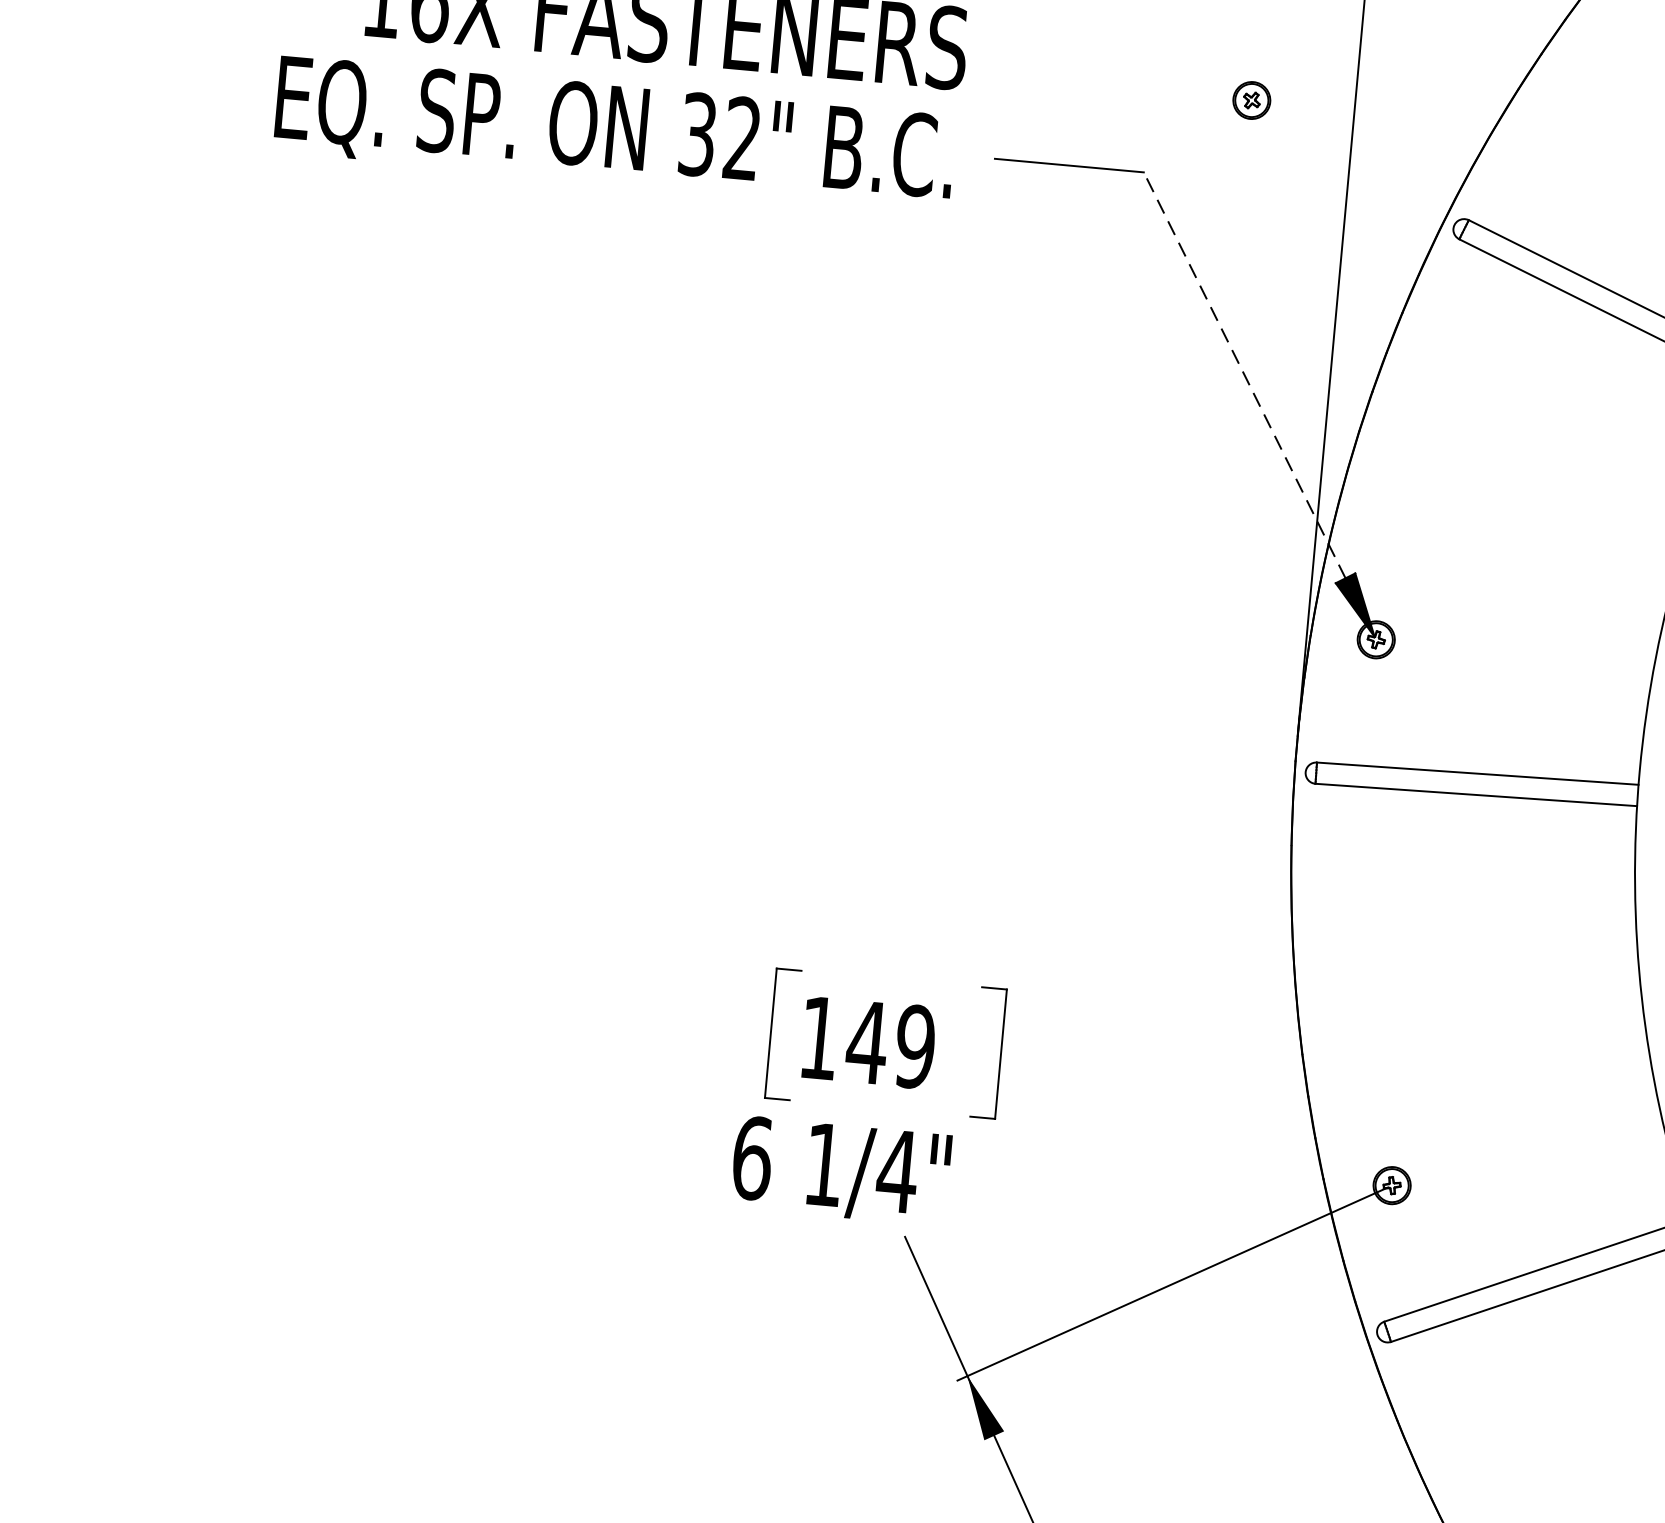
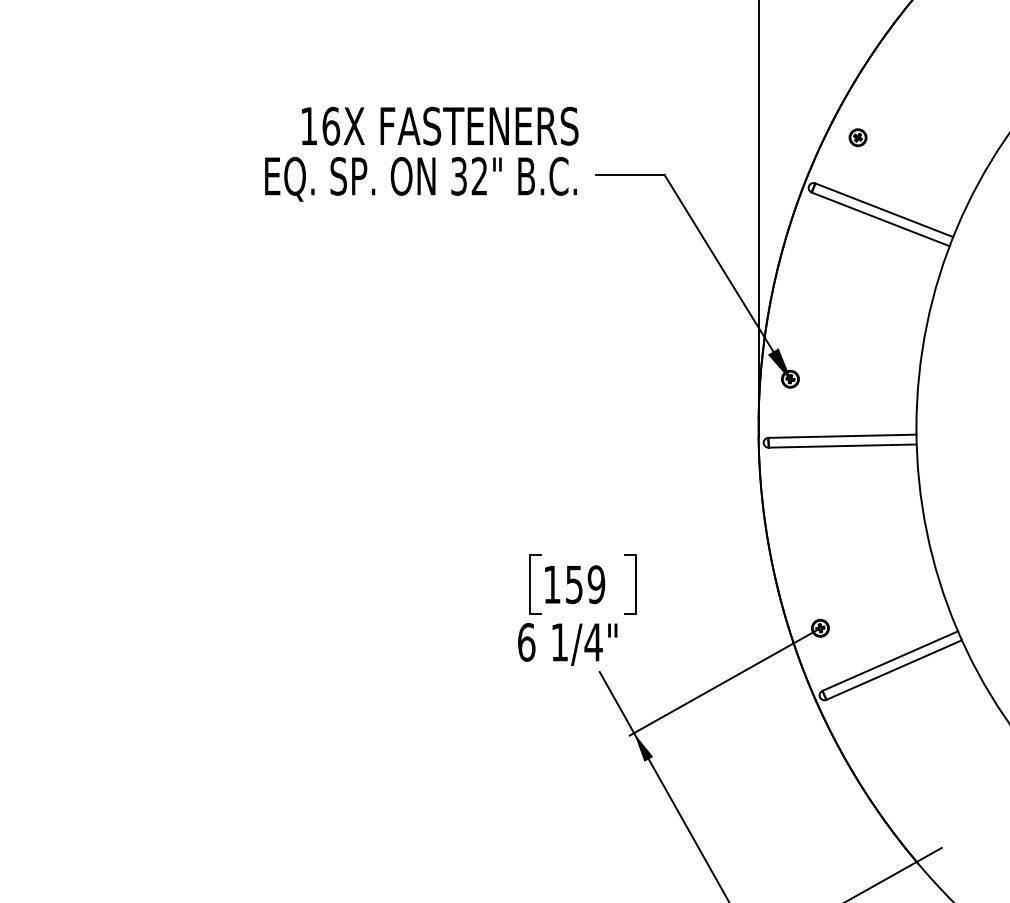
part: (1250, 99) -> (857, 137), moved
line: (1243, 374) -> (718, 263), dashed -> solid
text: (867, 1042) -> (574, 584), 149 -> 159

